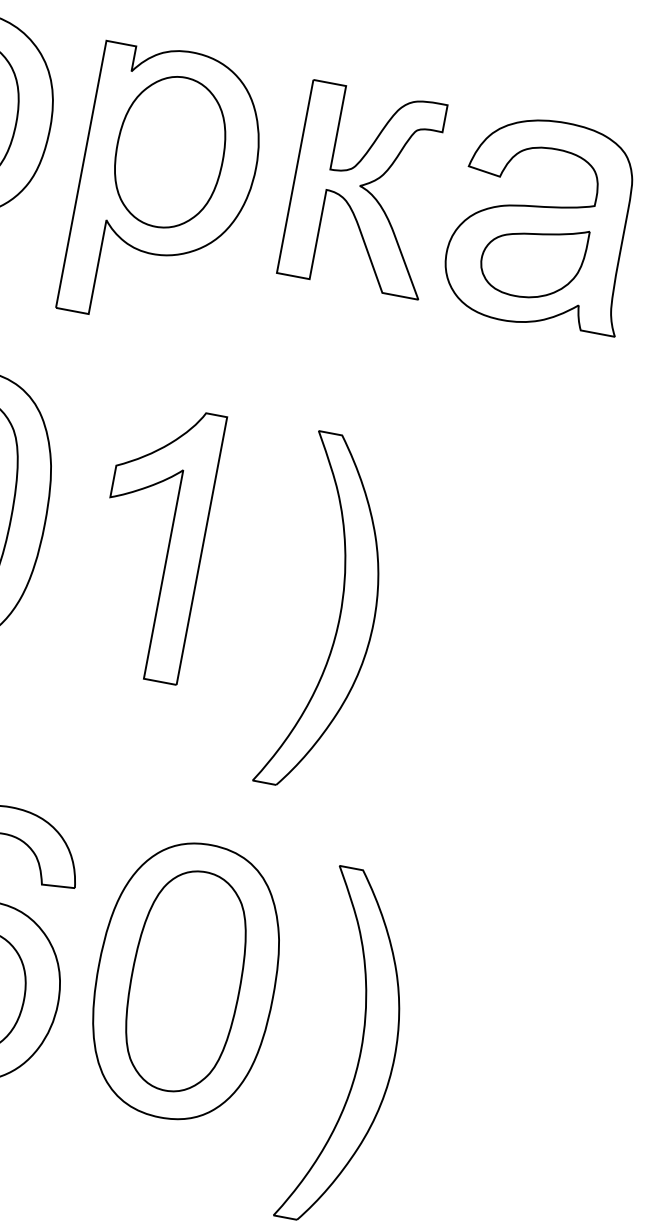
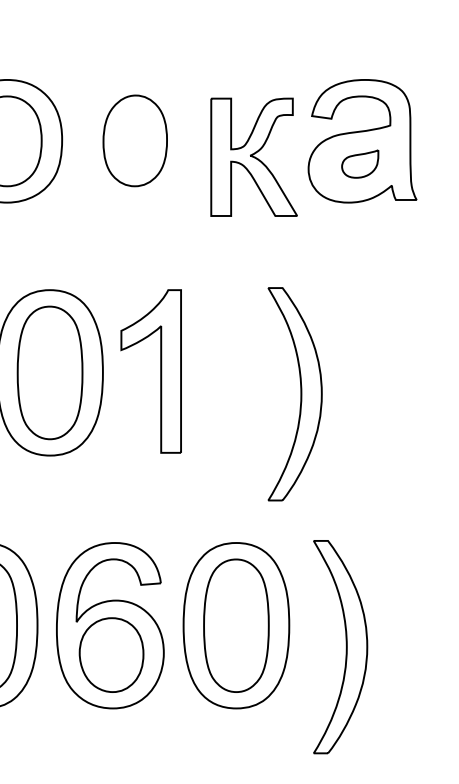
part: (165, 188) -> (136, 162), removed
part: (364, 188) -> (253, 156), moved
part: (533, 259) -> (360, 163), size x0.6
part: (168, 544) -> (160, 371), moved
part: (328, 614) -> (294, 394), moved

